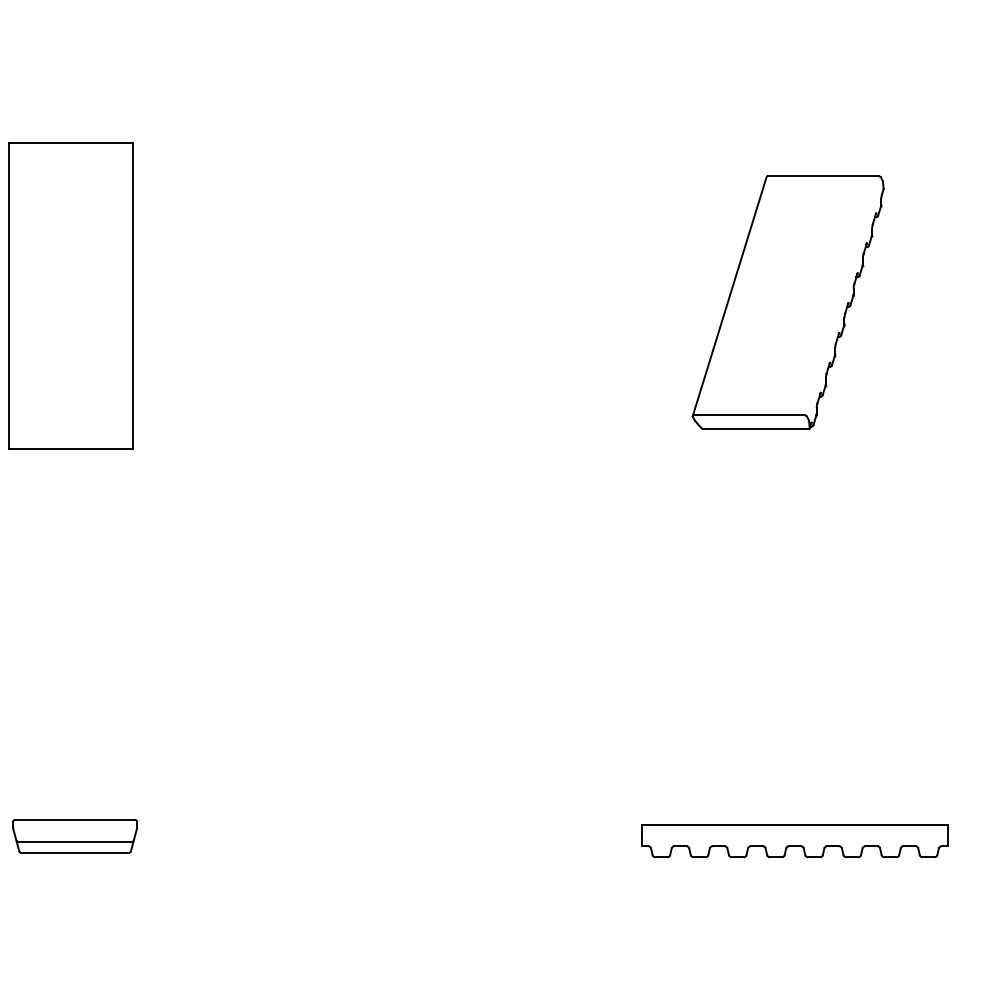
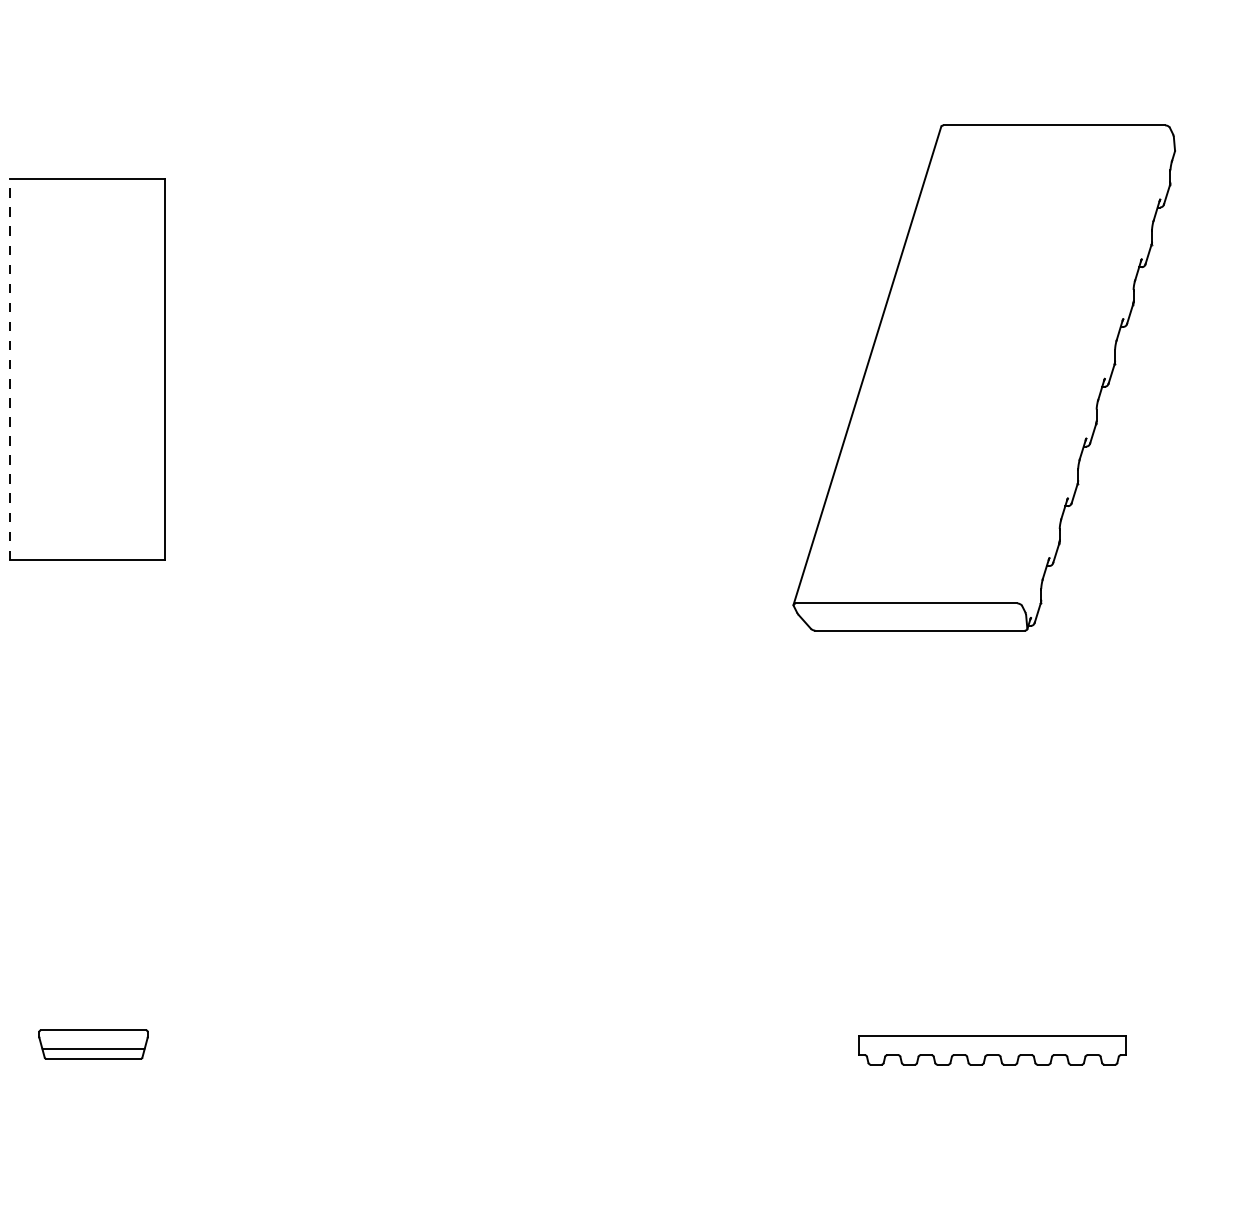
line: (8, 295) -> (10, 369), solid -> dashed
part: (788, 302) -> (984, 377), size x1.6
part: (75, 836) -> (93, 1044), size x0.7
part: (794, 841) -> (992, 1050), size x0.7

